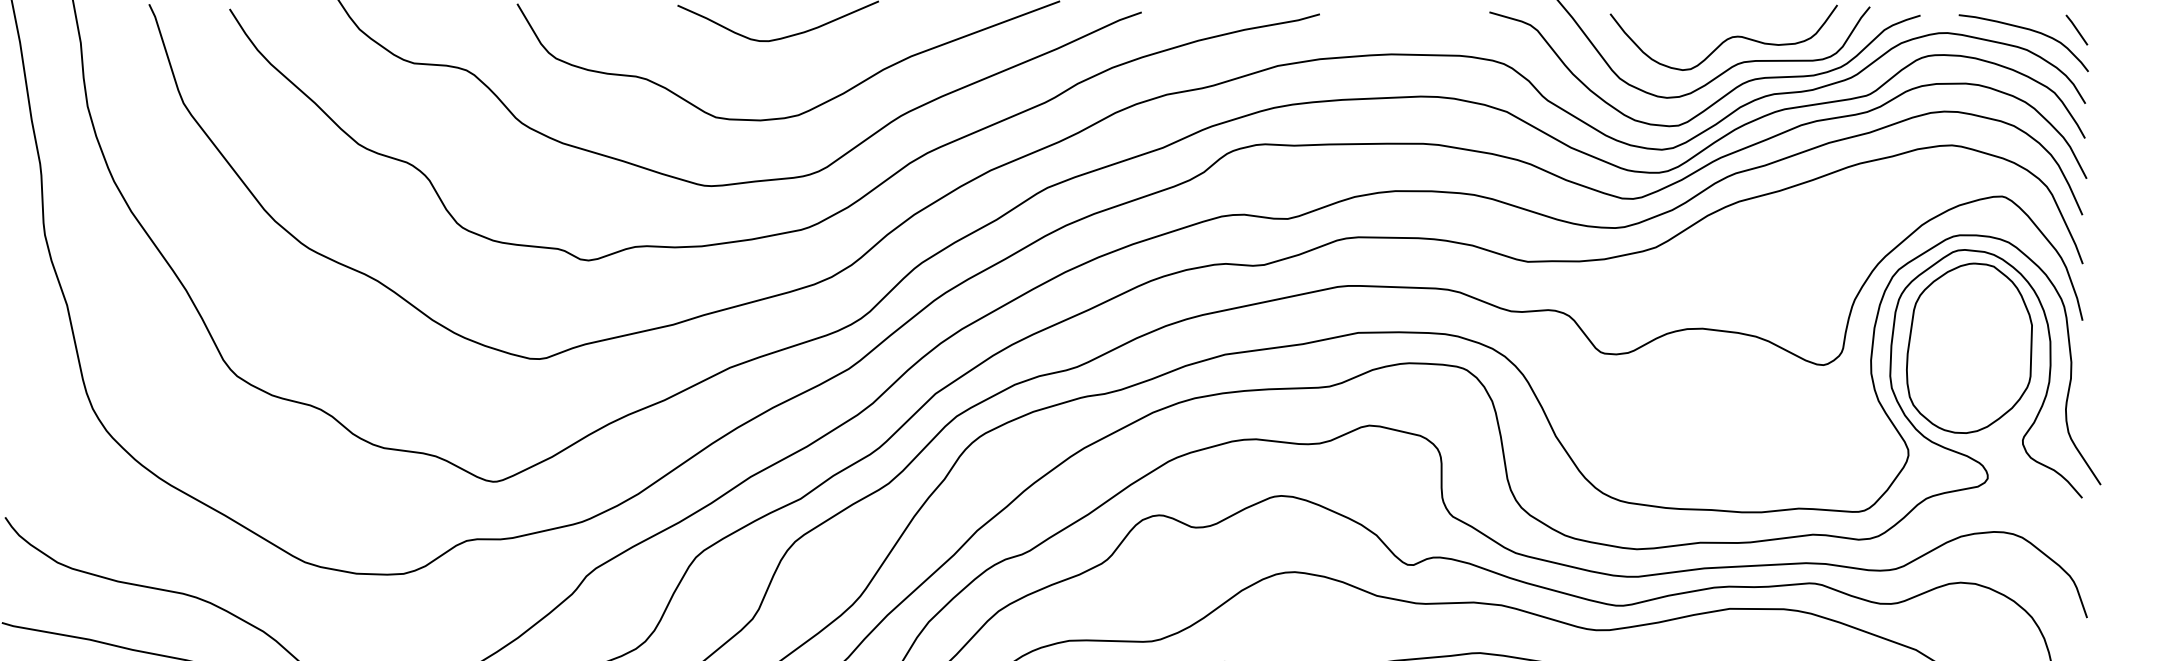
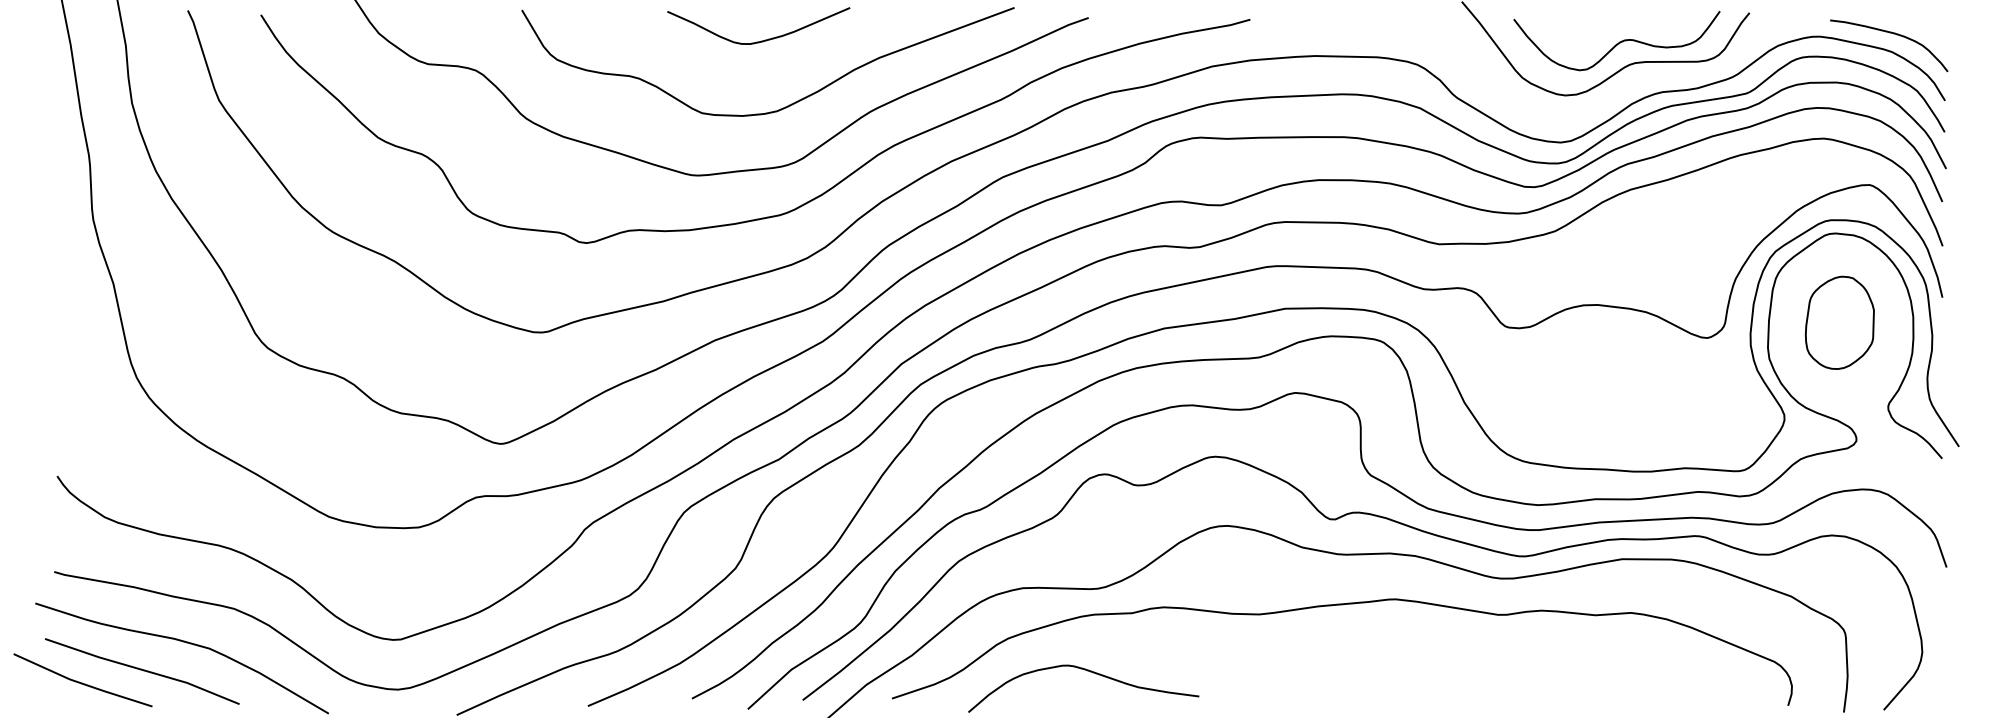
line: (2077, 29) -> (1937, 33), removed
curve: (1724, 94) -> (1617, 92), removed
part: (1969, 348) -> (1839, 322), size x0.6

